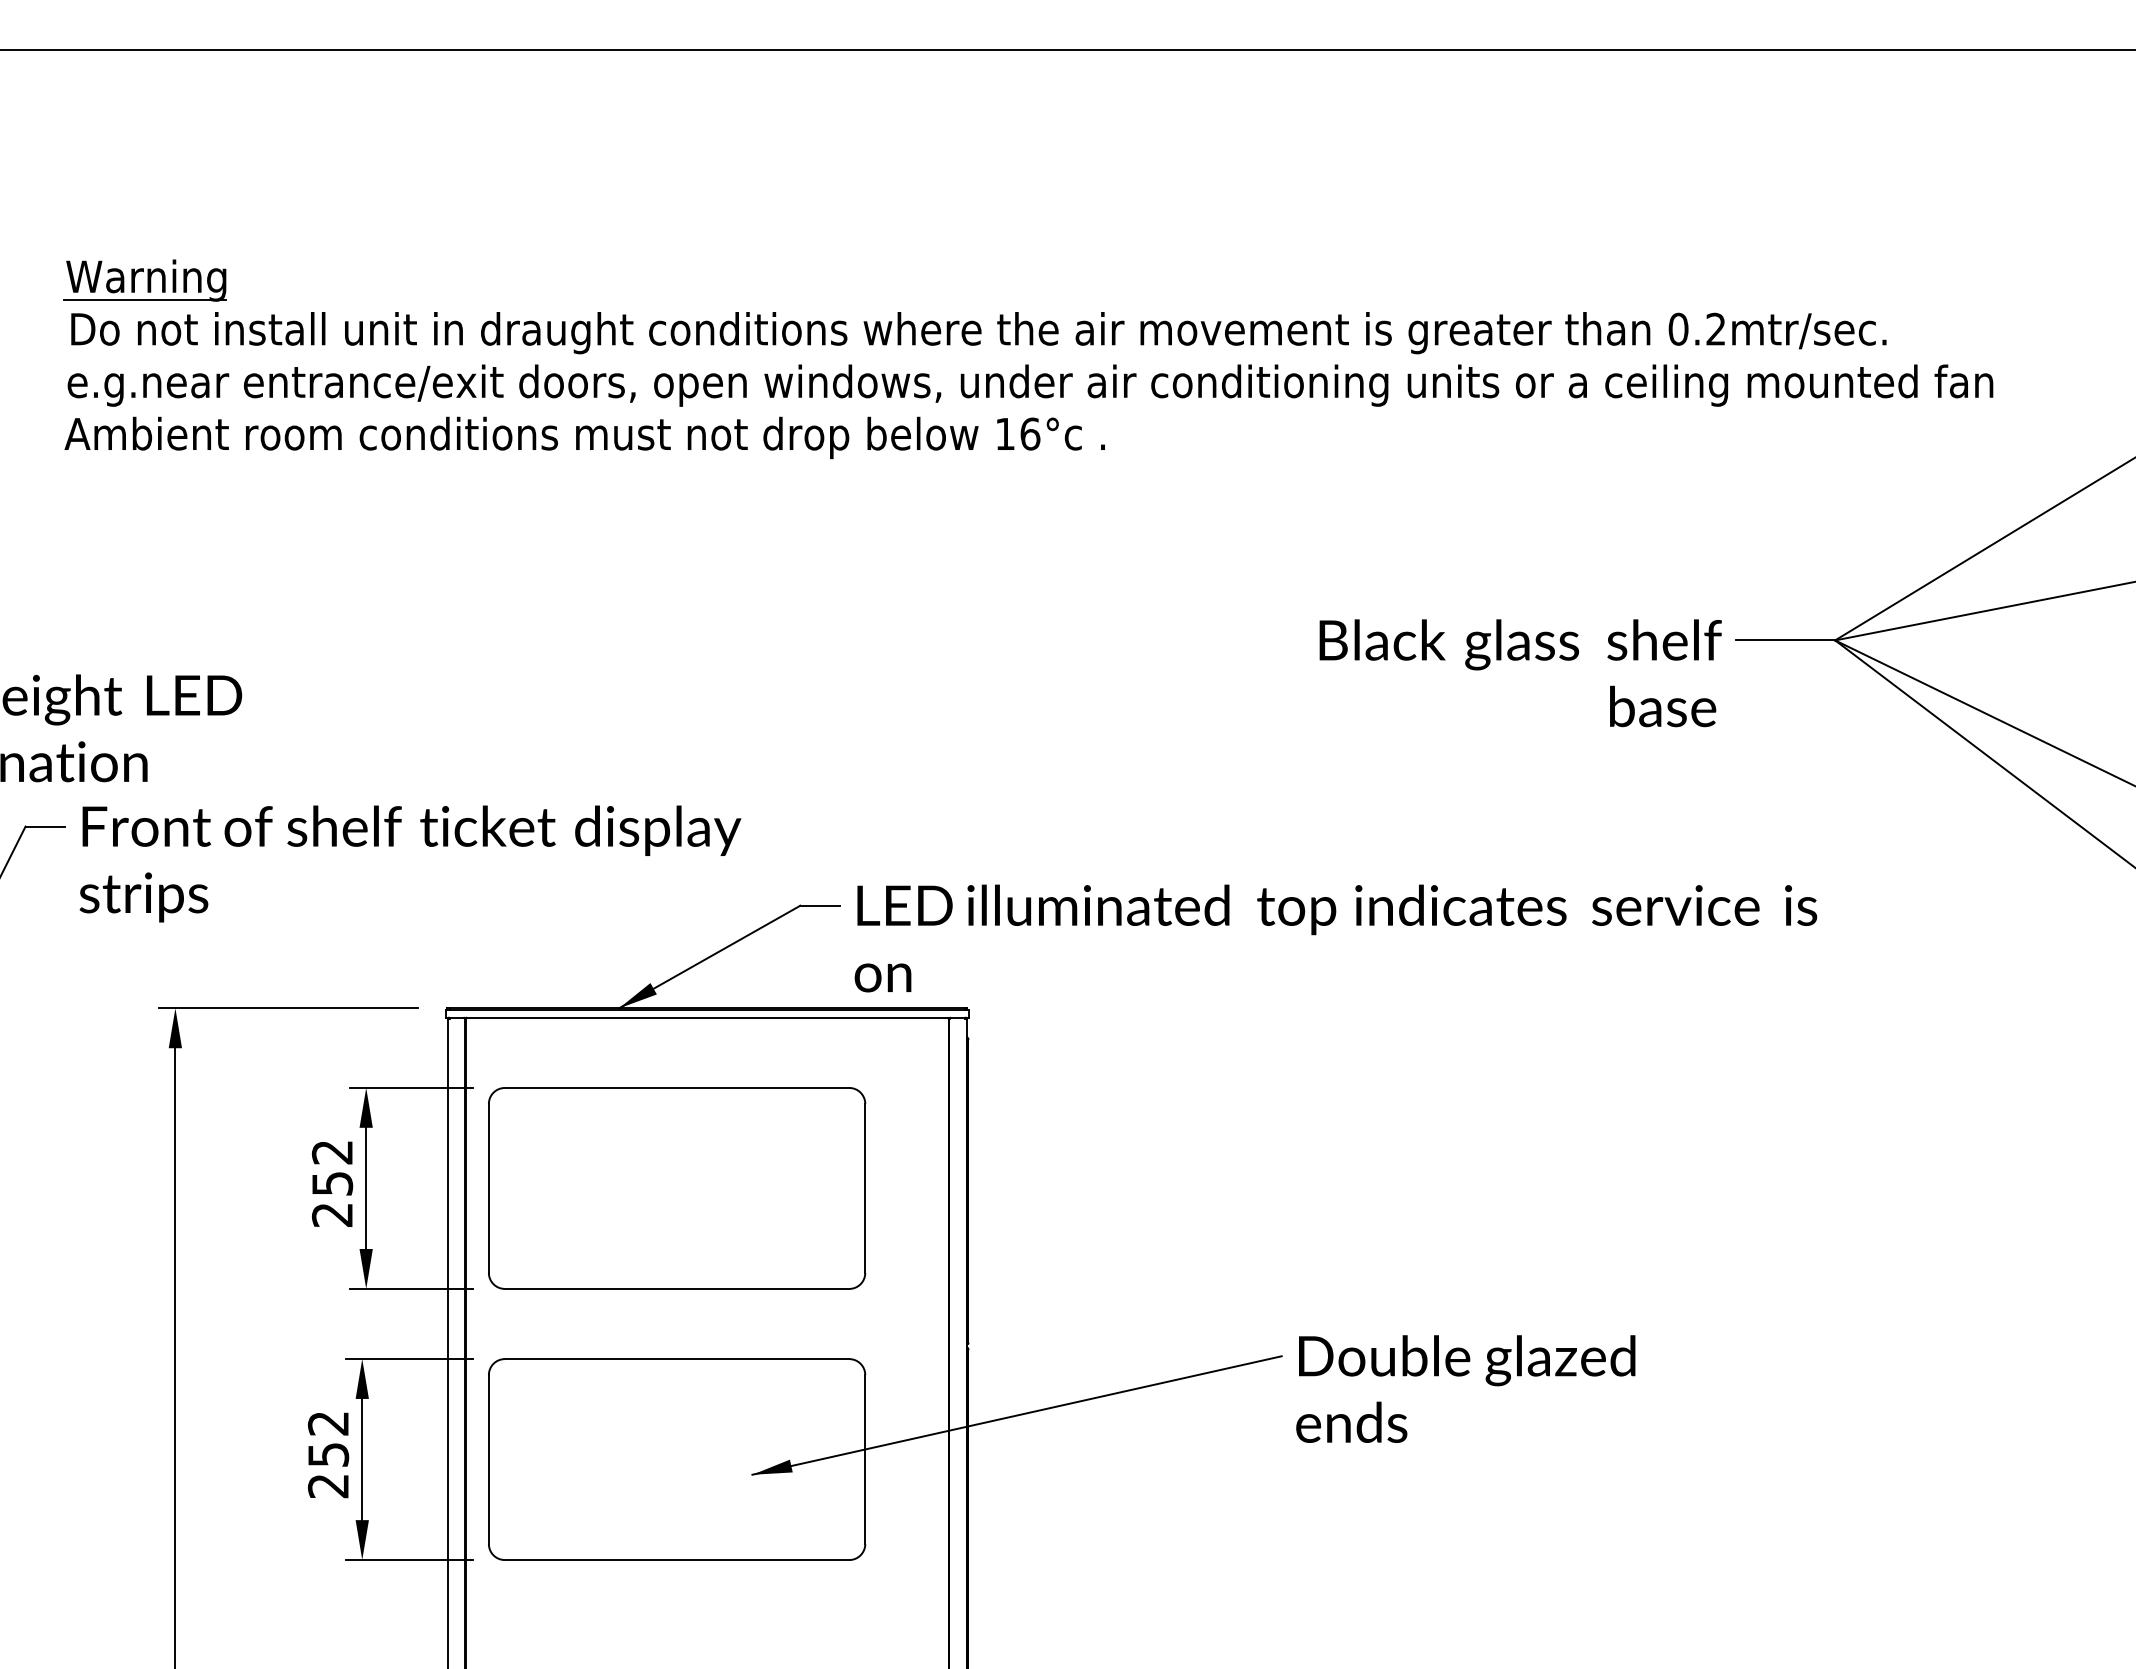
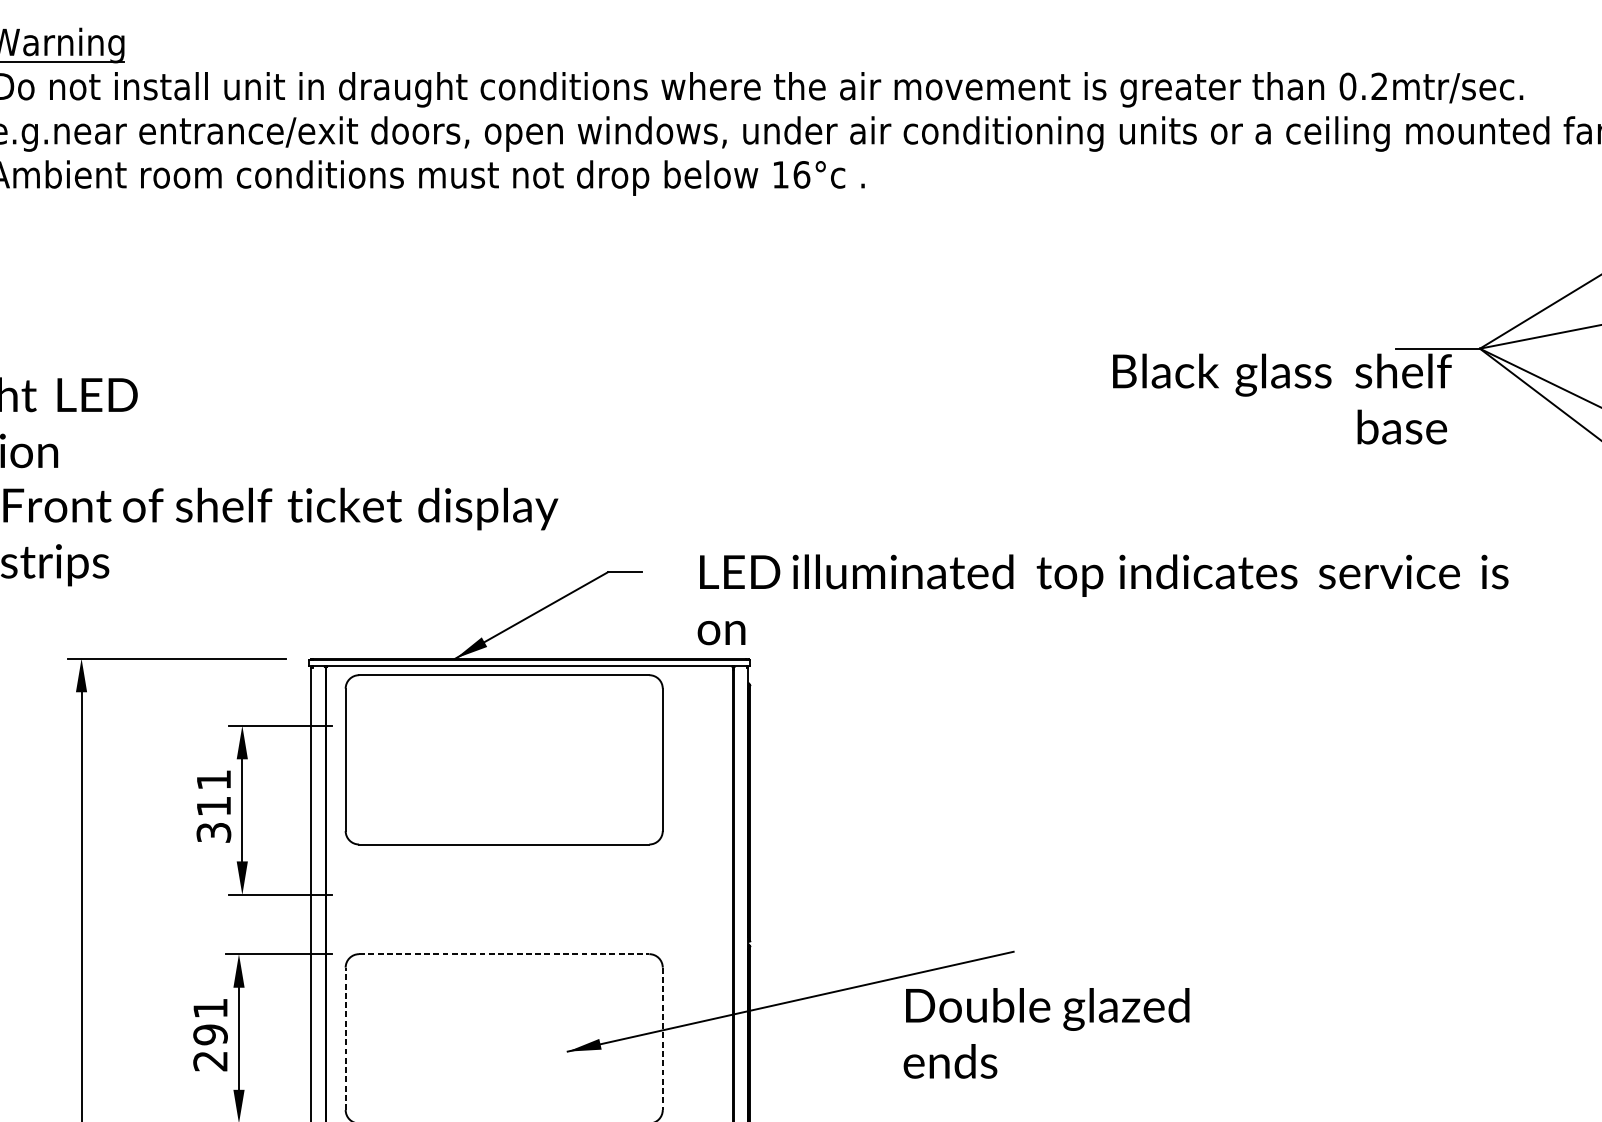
text: (1520, 673) -> (1282, 399), moved
text: (1335, 938) -> (1102, 599), moved
text: (332, 1183) -> (213, 806), 252 -> 311
part: (677, 1188) -> (504, 759), moved
line: (677, 1359) -> (504, 954), solid -> dashed
text: (1465, 1388) -> (1046, 1032), moved
text: (327, 1439) -> (209, 1021), 252 -> 291
line: (488, 1459) -> (345, 1038), solid -> dashed
line: (865, 1459) -> (662, 1038), solid -> dashed

